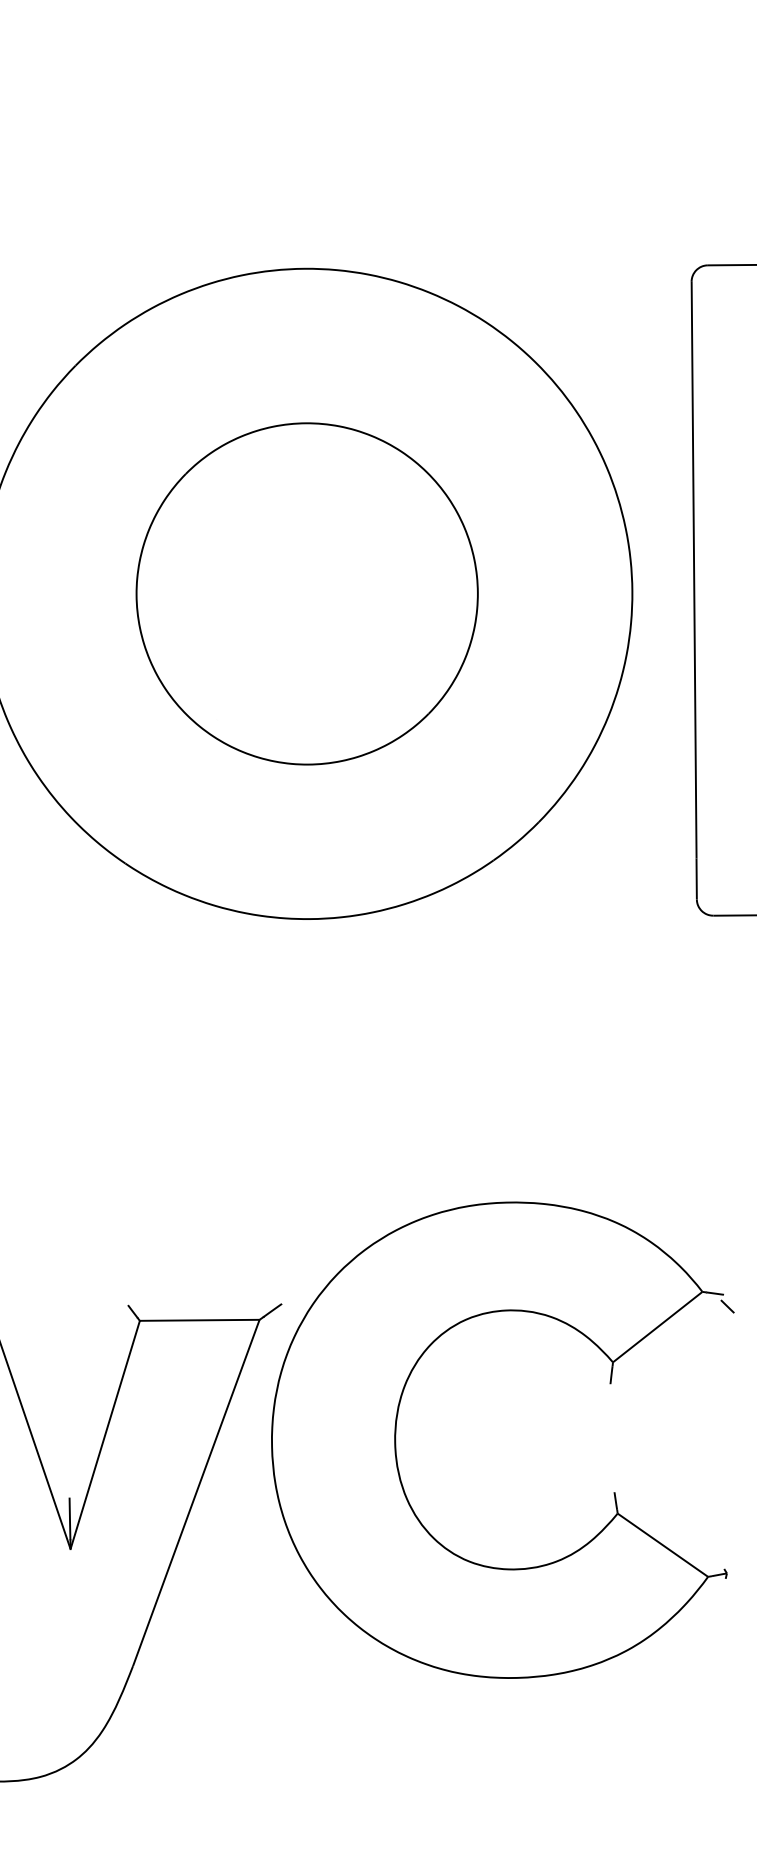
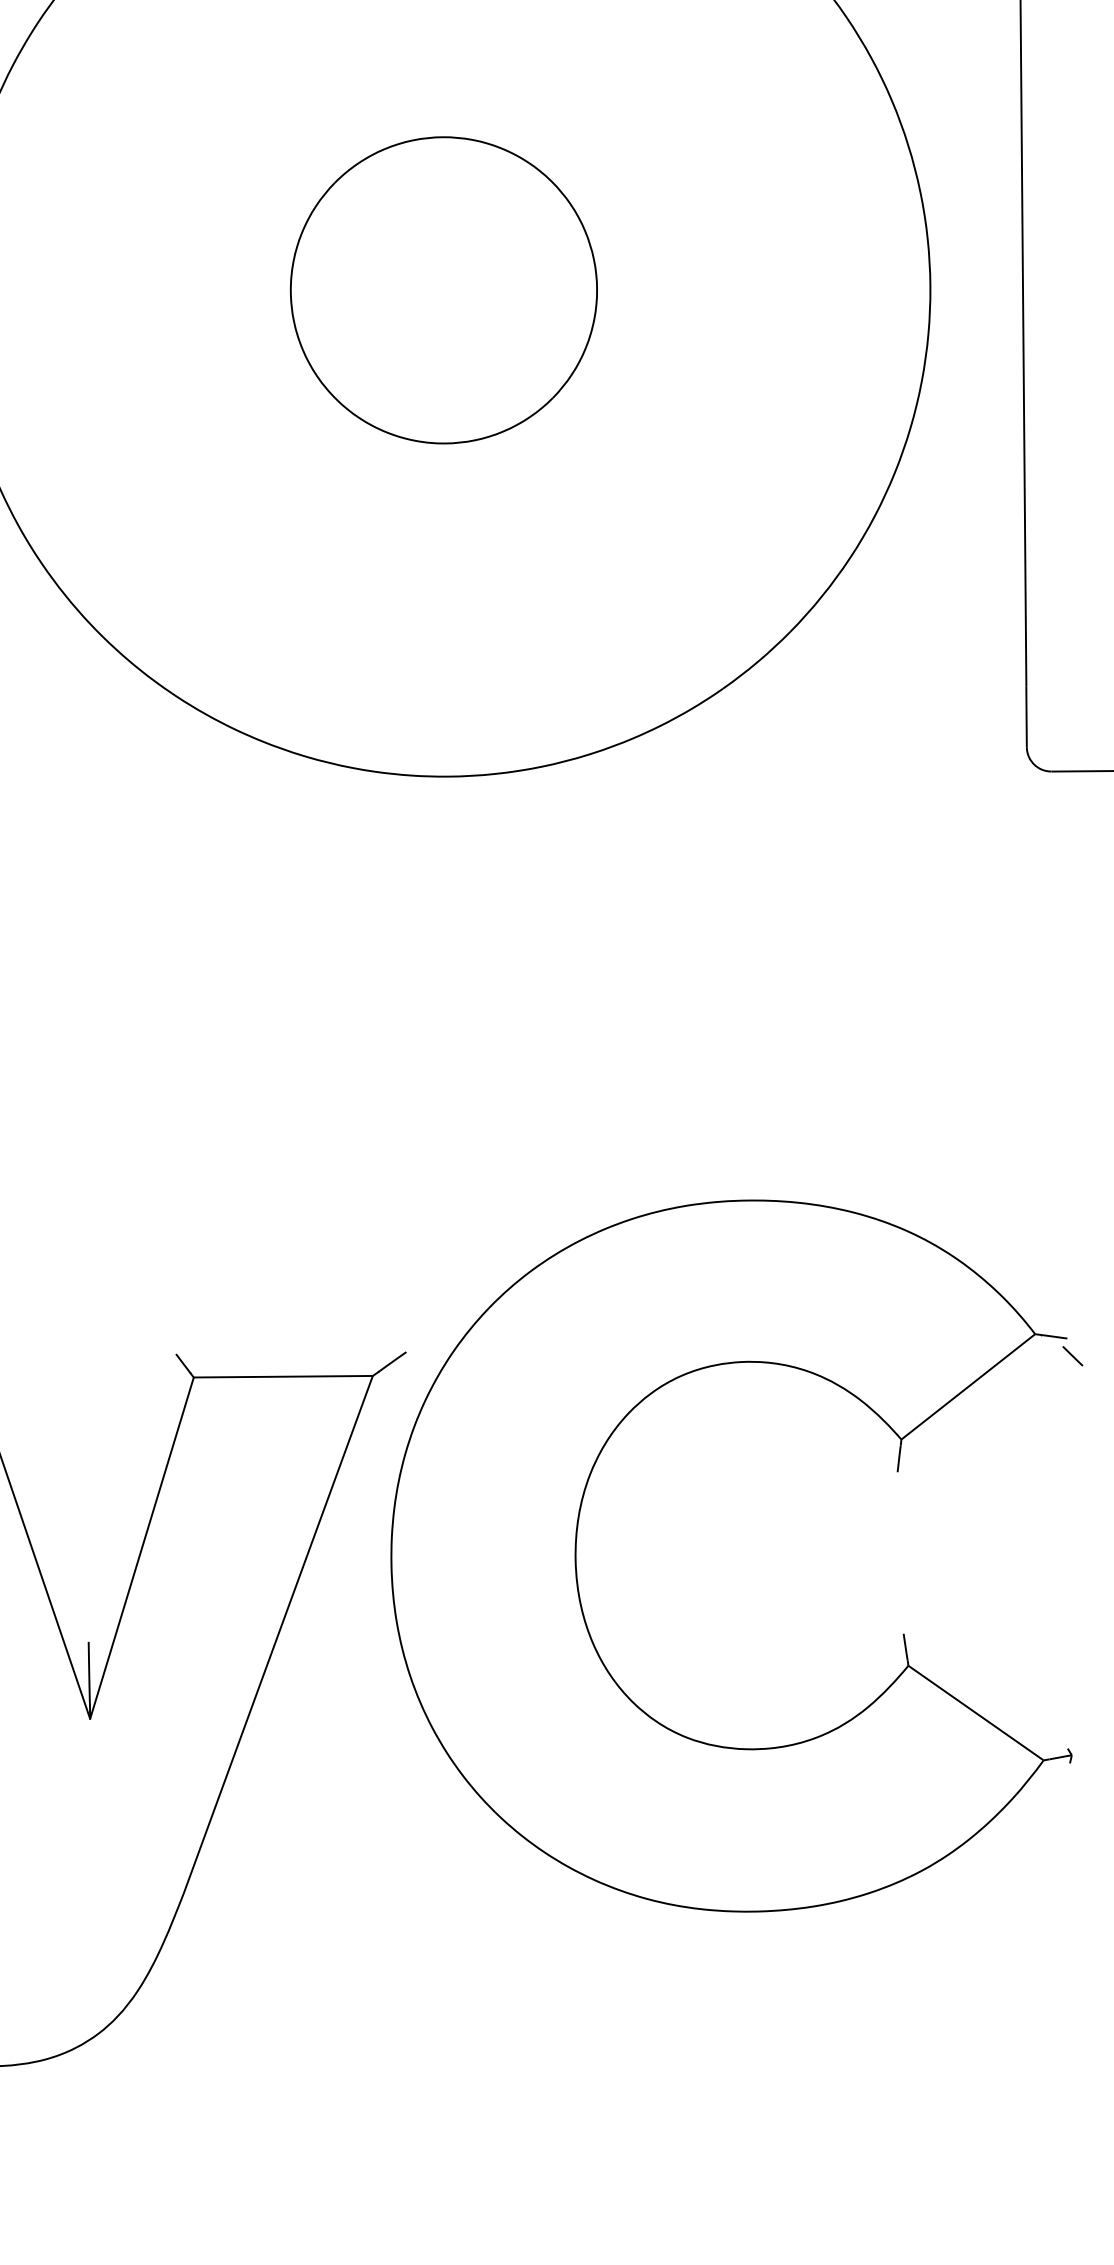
part: (306, 593) -> (443, 289), size x0.6

